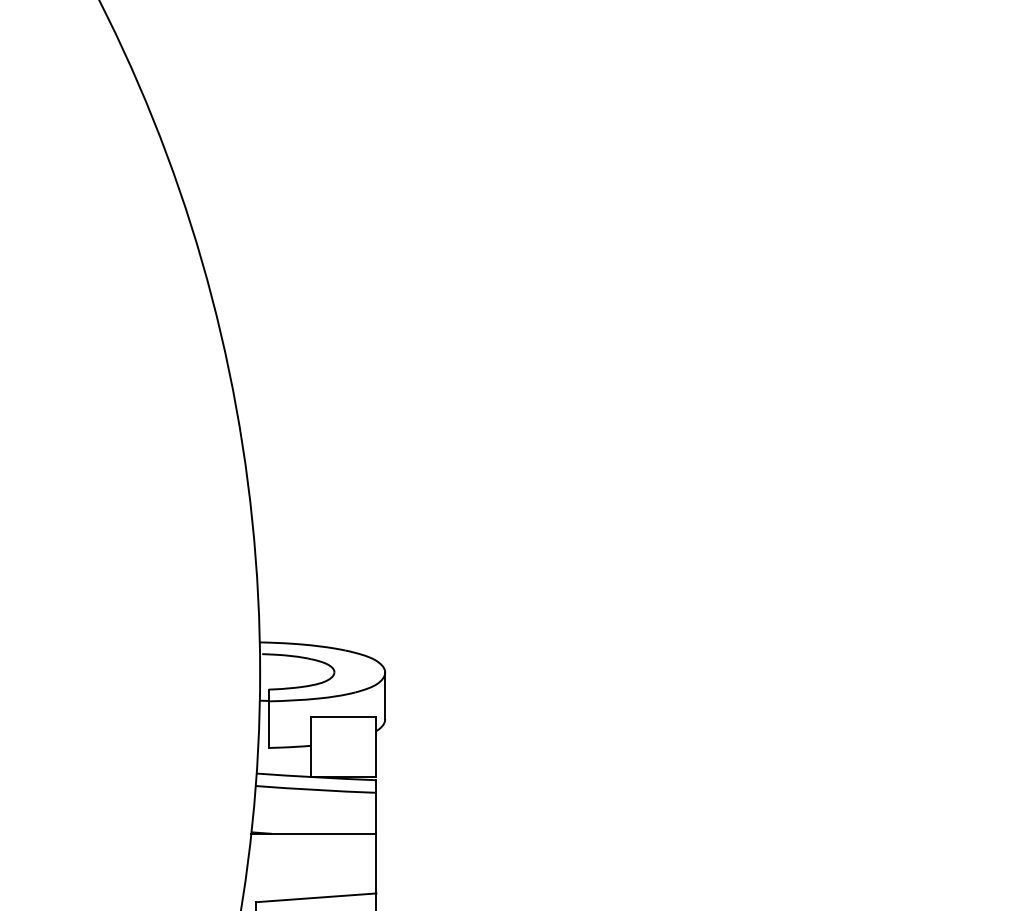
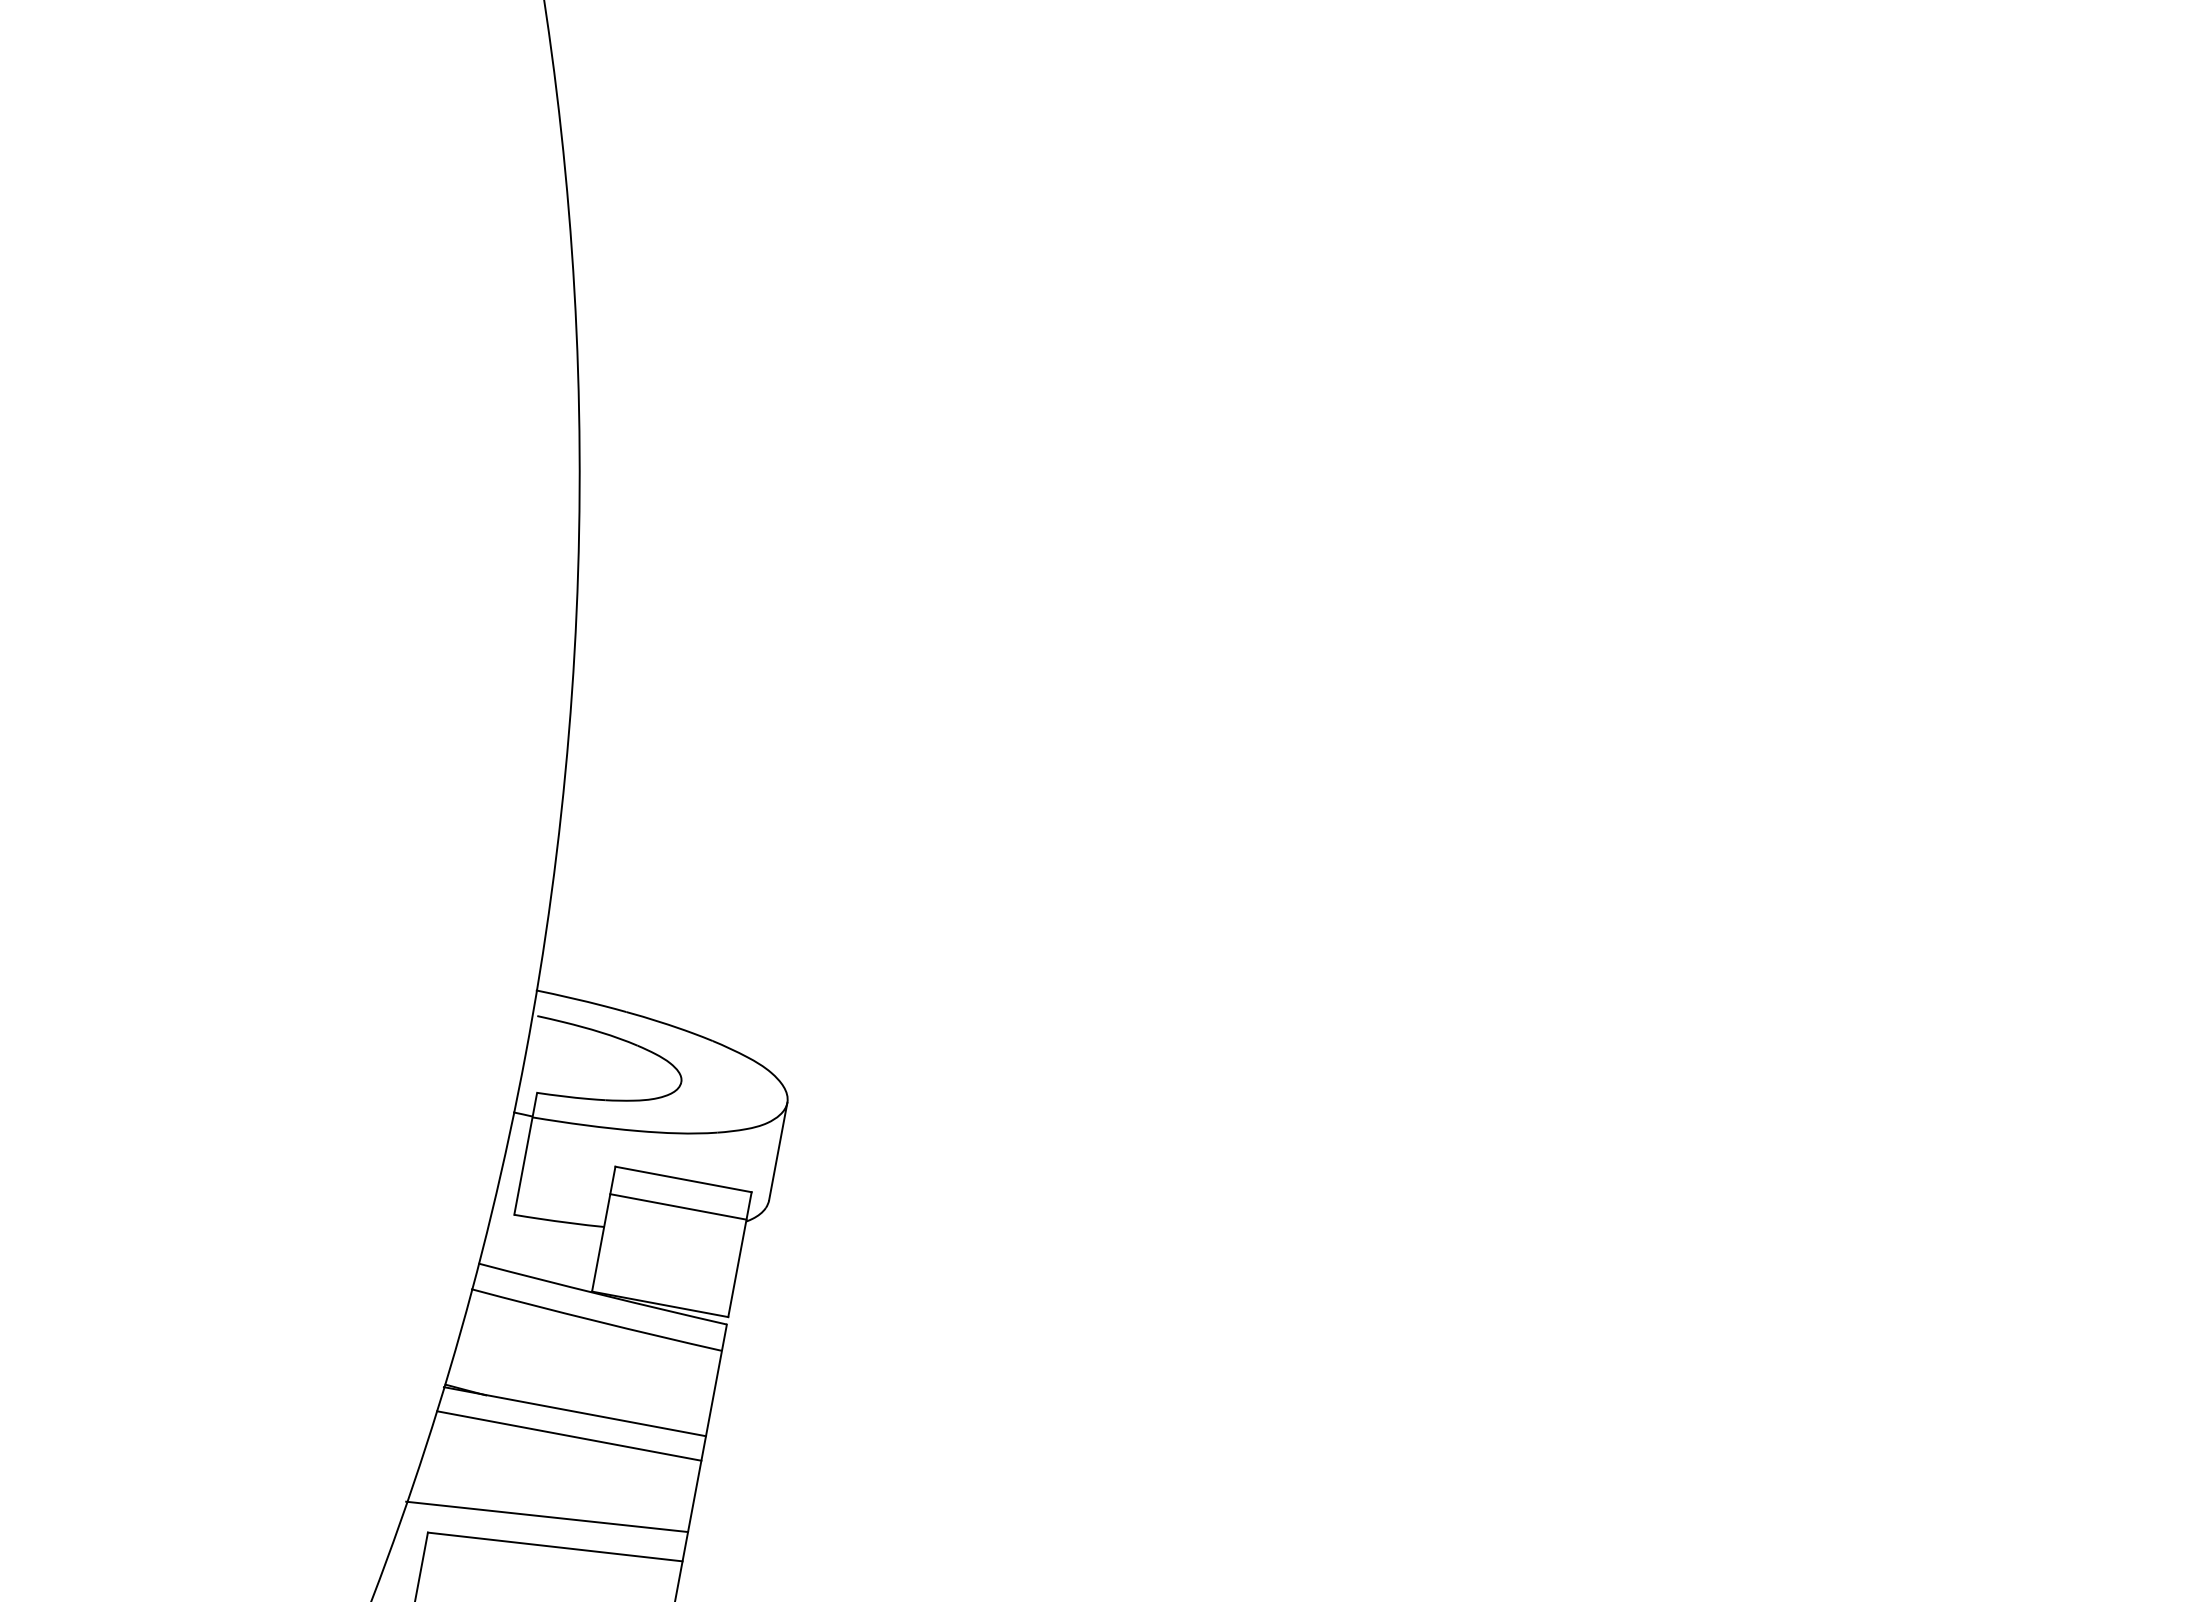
line: (343, 730) -> (677, 1207), added
line: (313, 845) -> (569, 1436), added
line: (309, 884) -> (546, 1516), added

